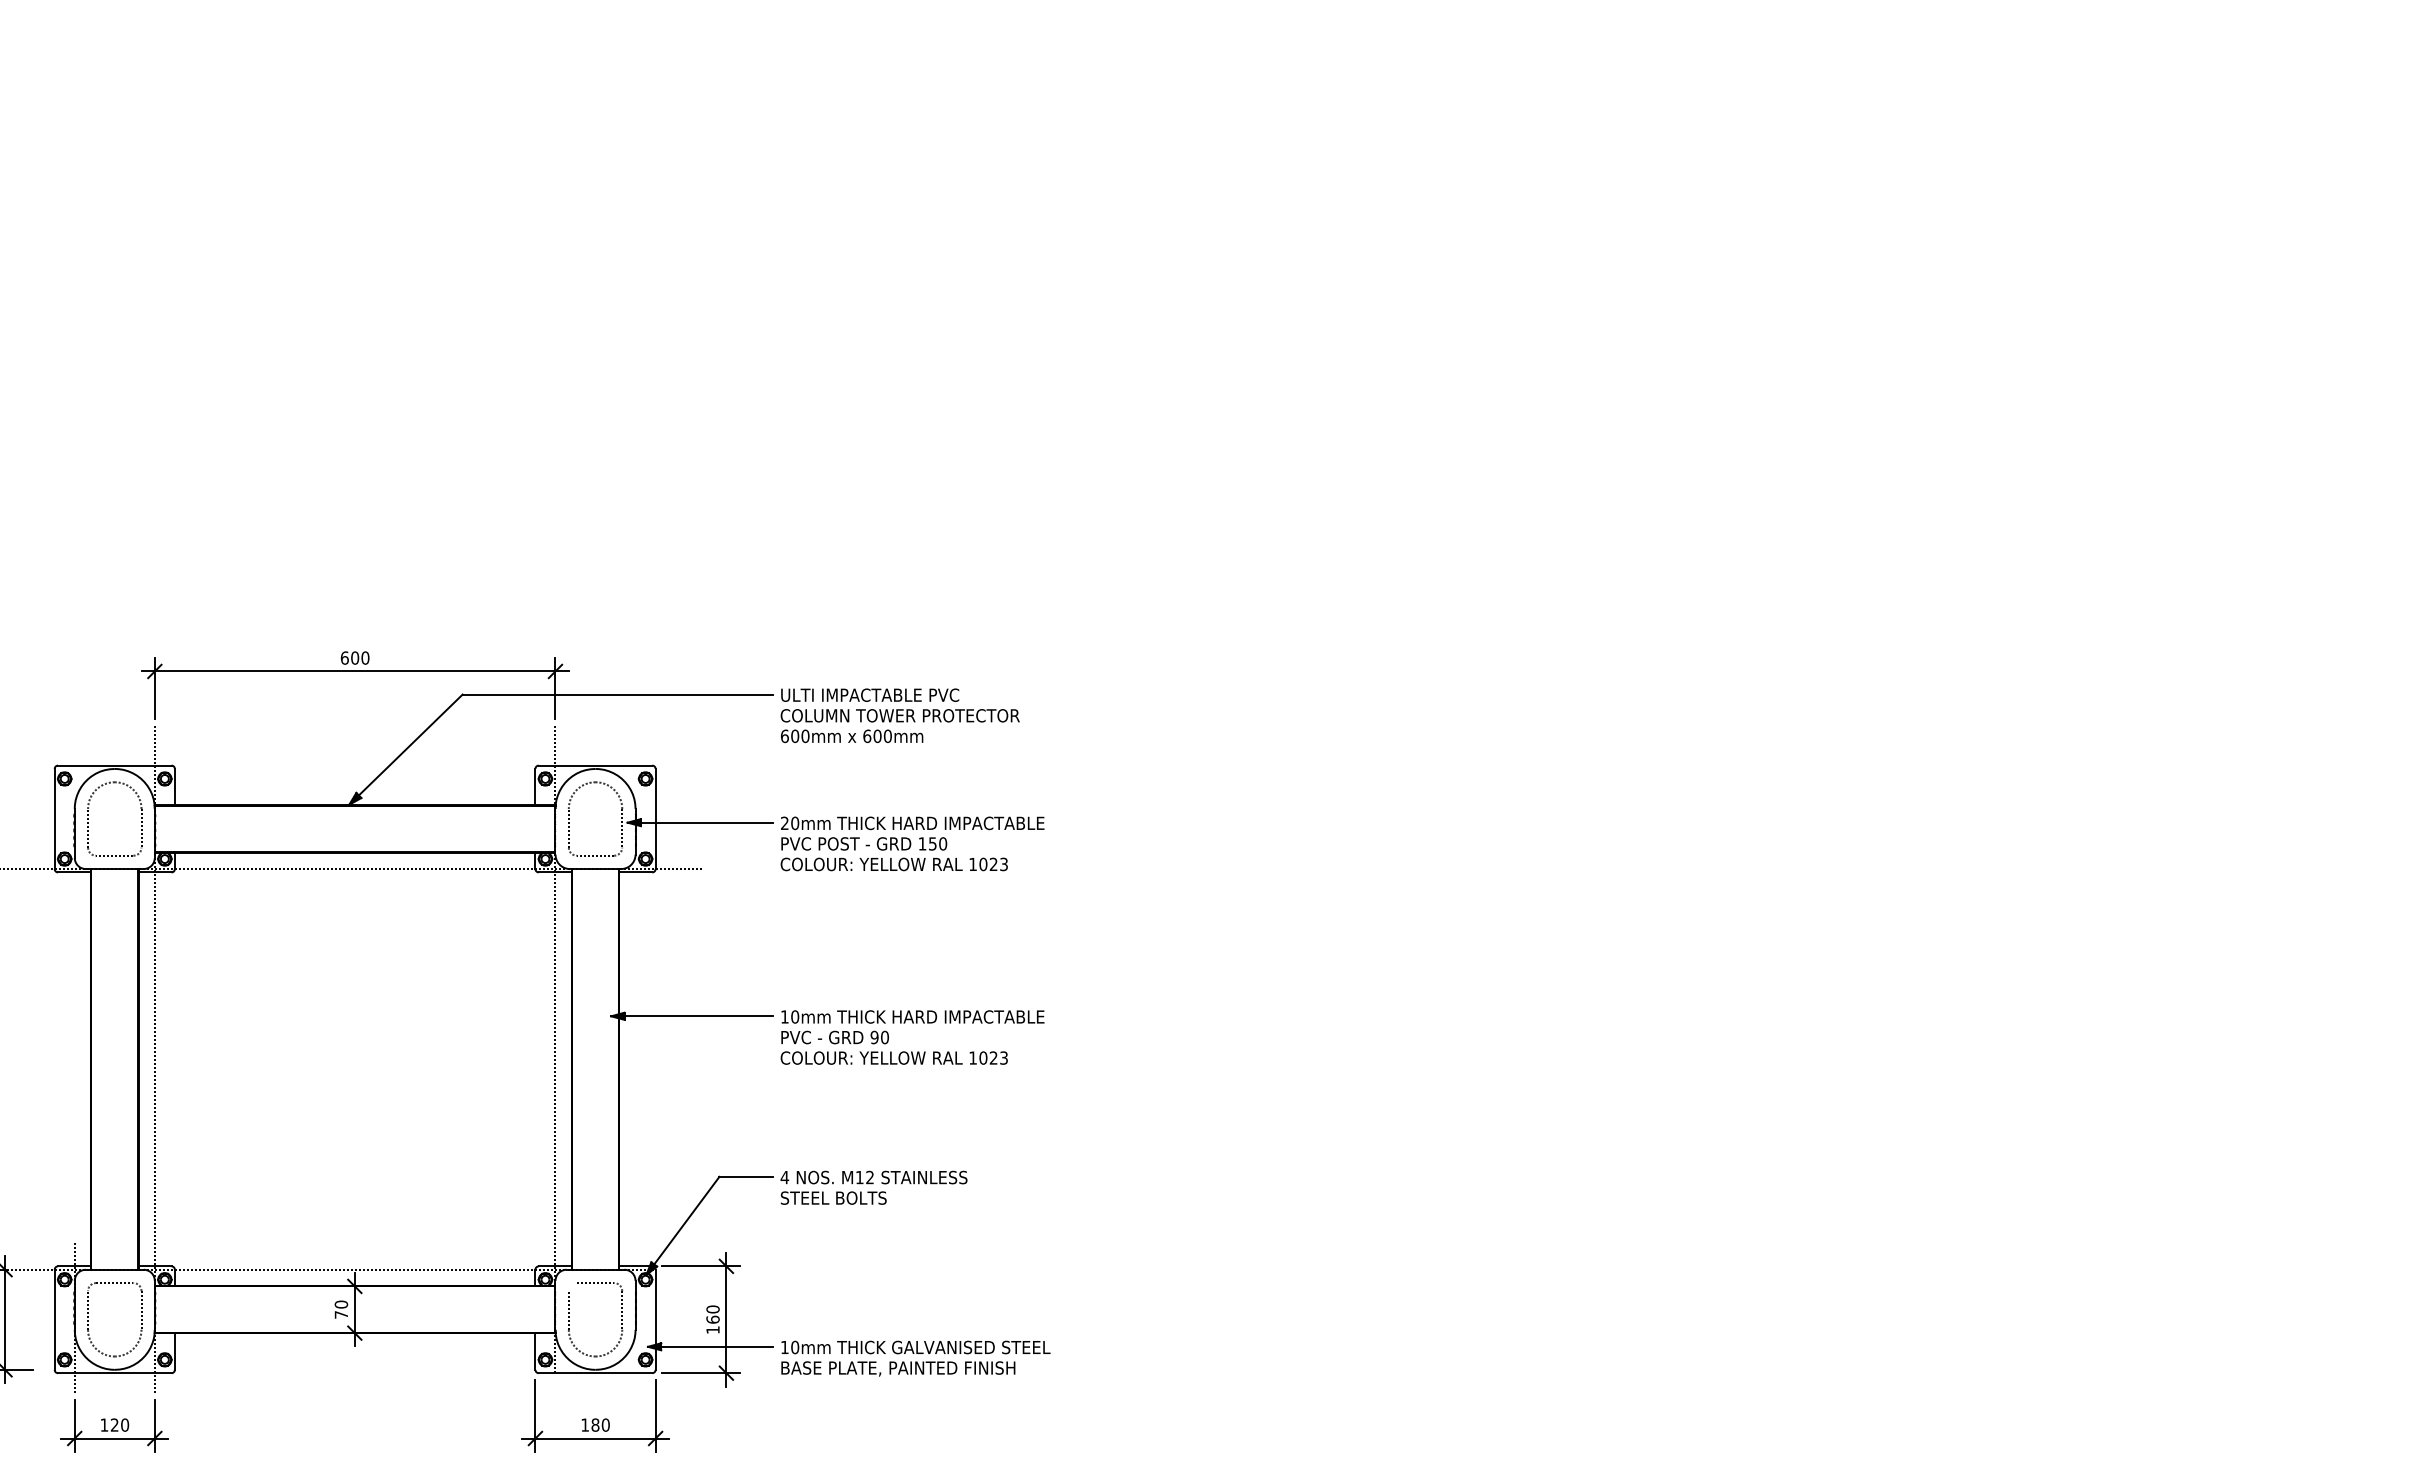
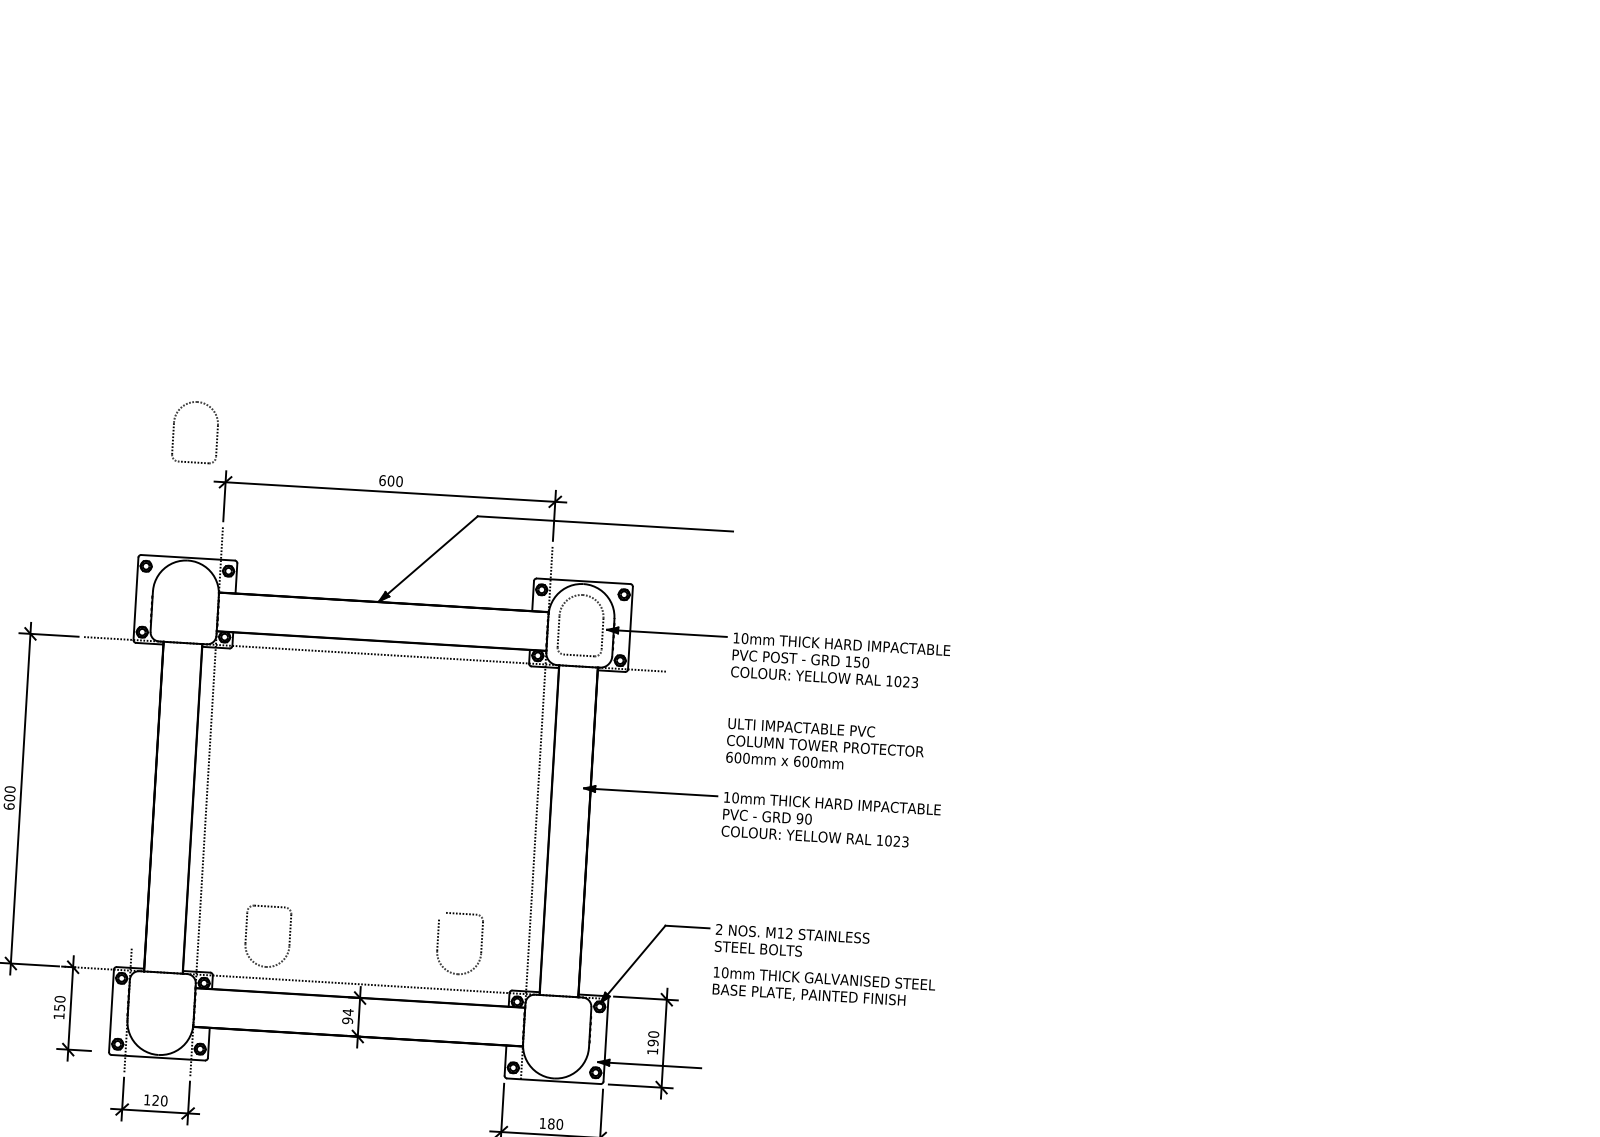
text: (899, 715) -> (824, 745), moved
part: (88, 818) -> (173, 430), moved
text: (784, 822) -> (736, 637), 20mm -> 10mm
text: (784, 1177) -> (718, 929), 4 -> 2
text: (341, 1309) -> (347, 1016), 70 -> 94
part: (621, 1319) -> (481, 945), moved
text: (712, 1319) -> (652, 1042), 160 -> 190
part: (88, 1320) -> (246, 936), moved
text: (915, 1358) -> (823, 987), moved

